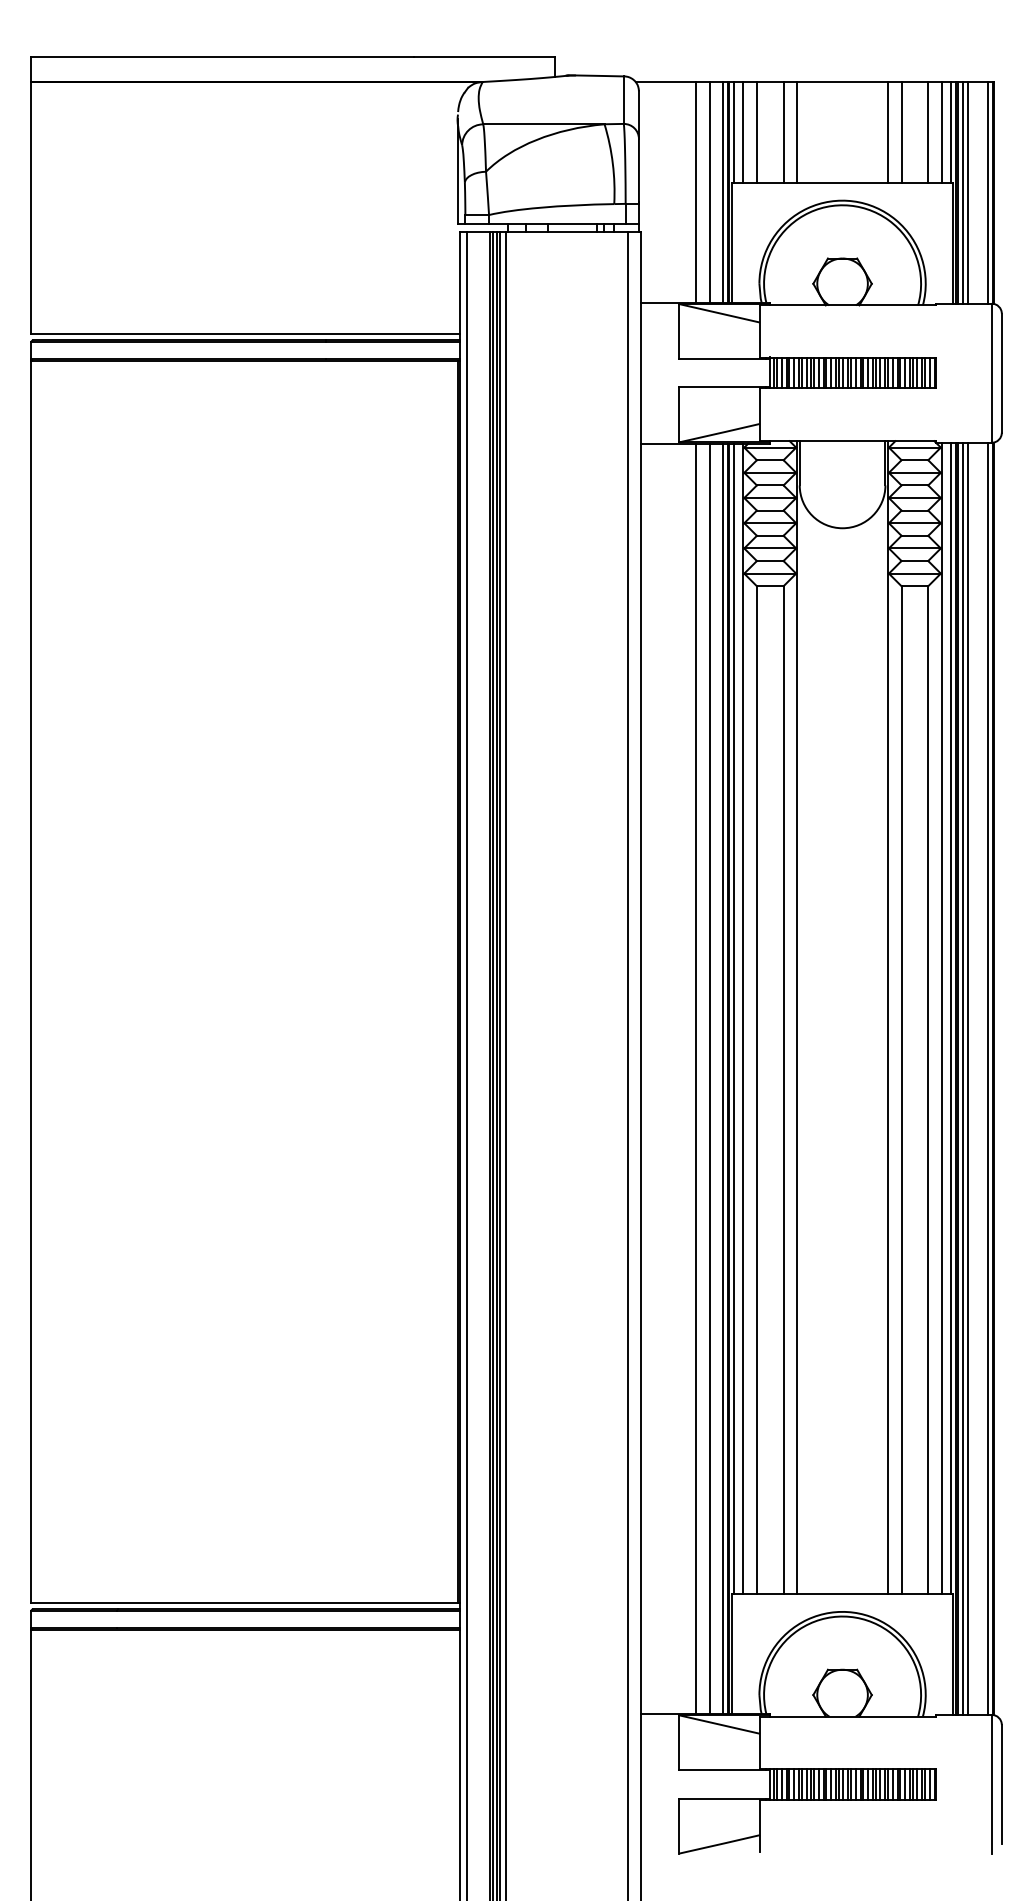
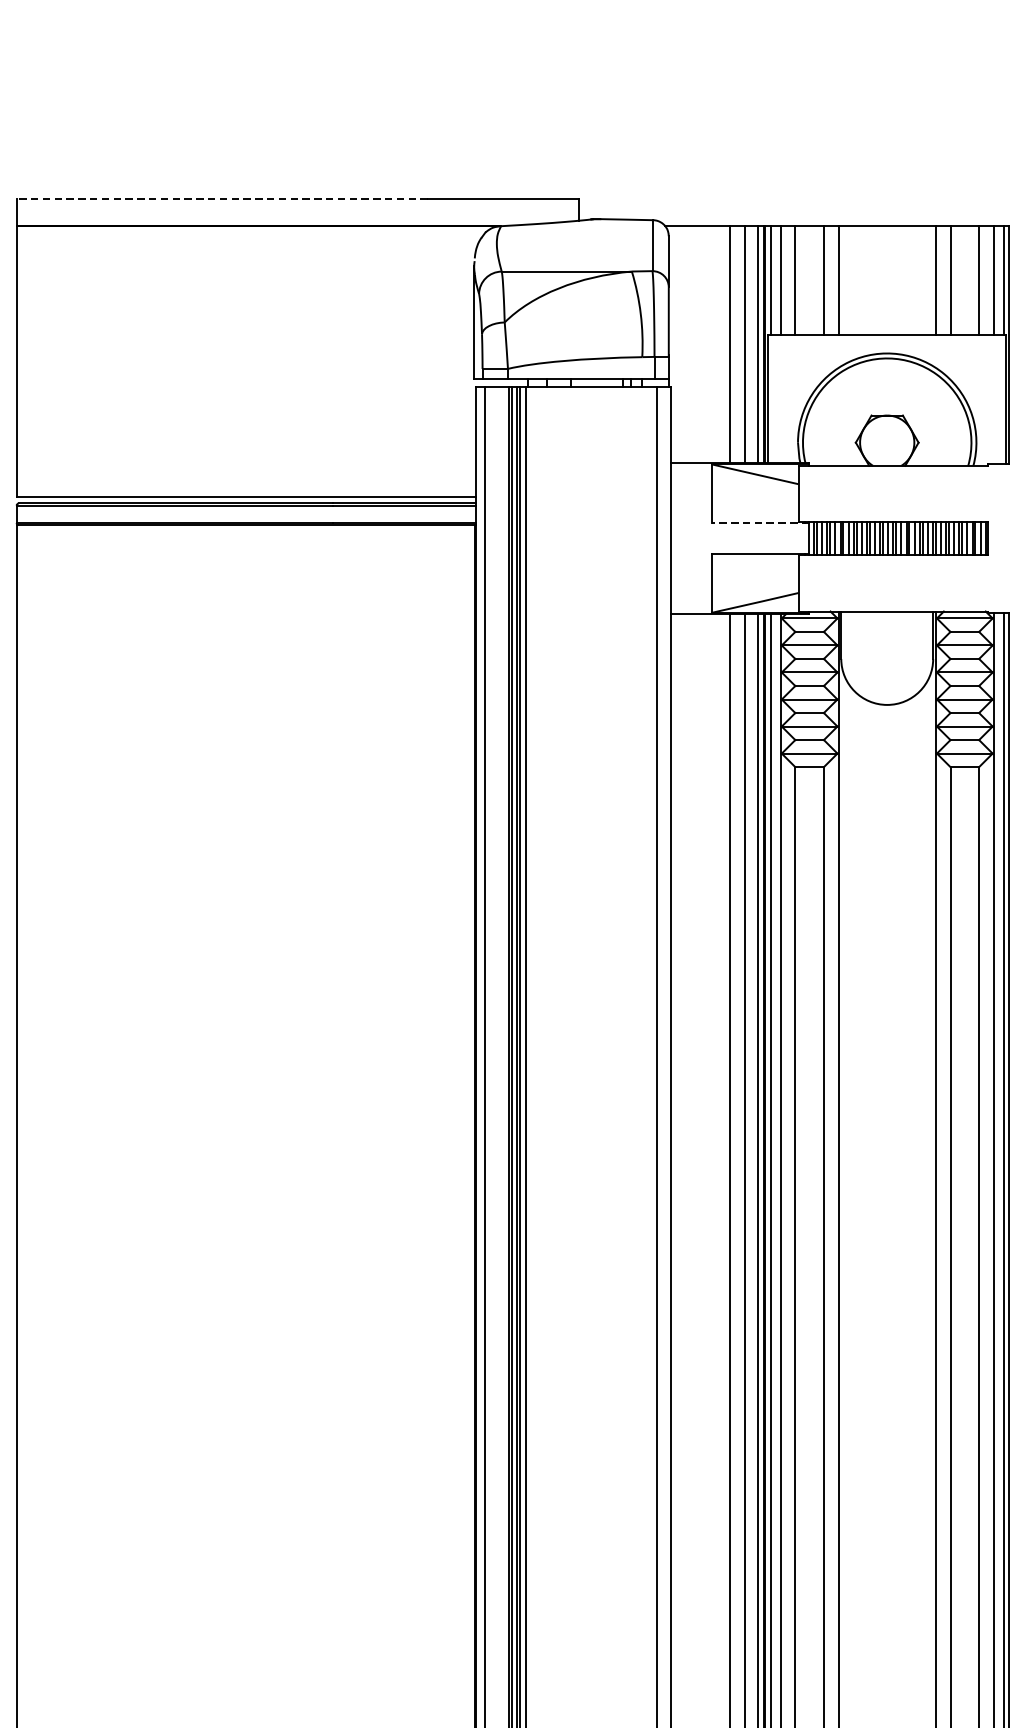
line: (222, 57) -> (222, 199), solid -> dashed
line: (724, 359) -> (760, 523), solid -> dashed

